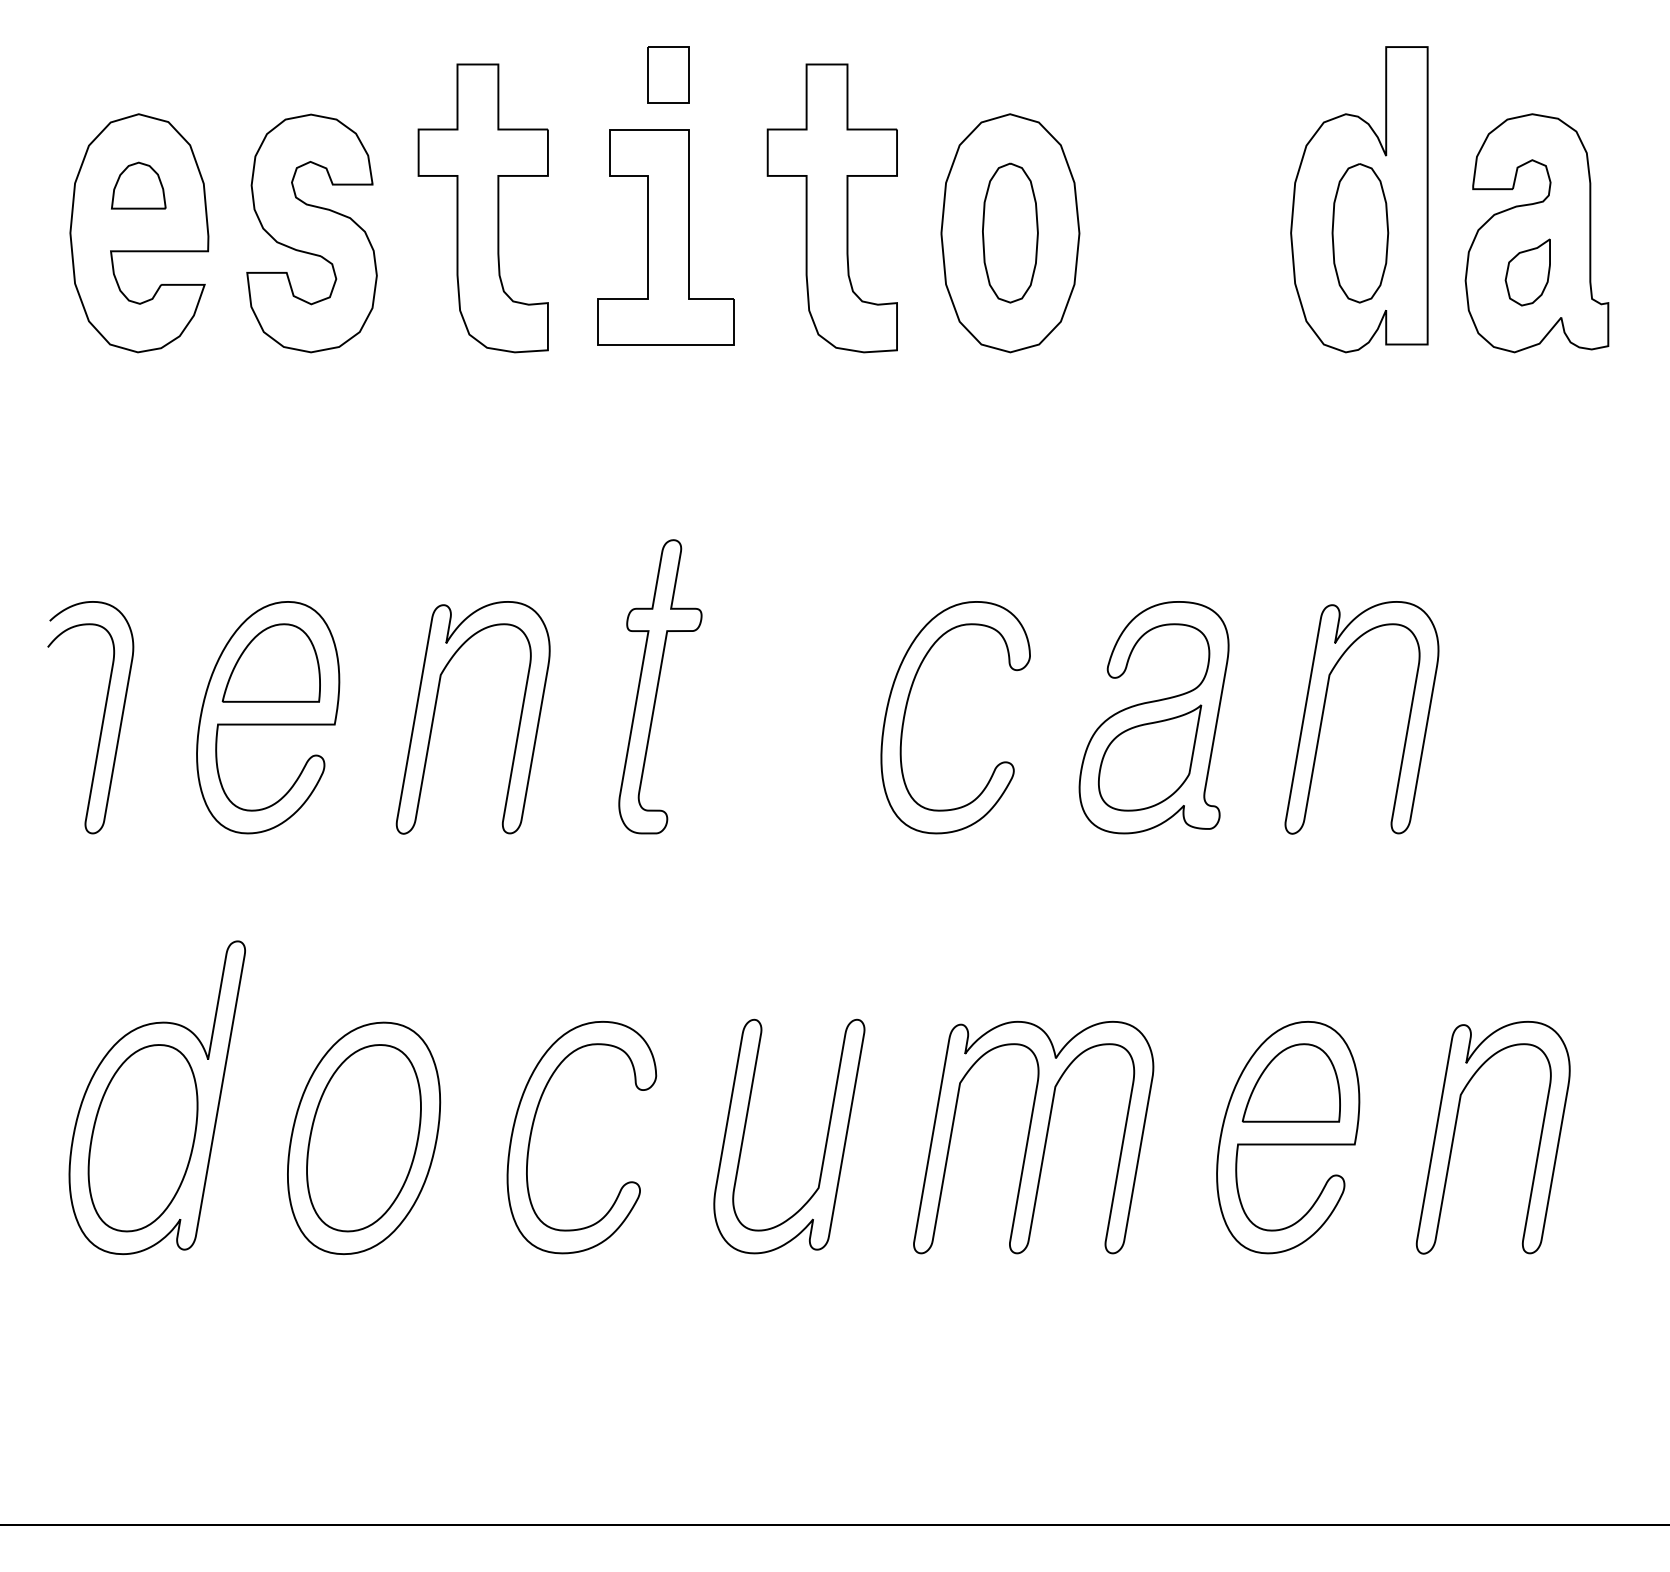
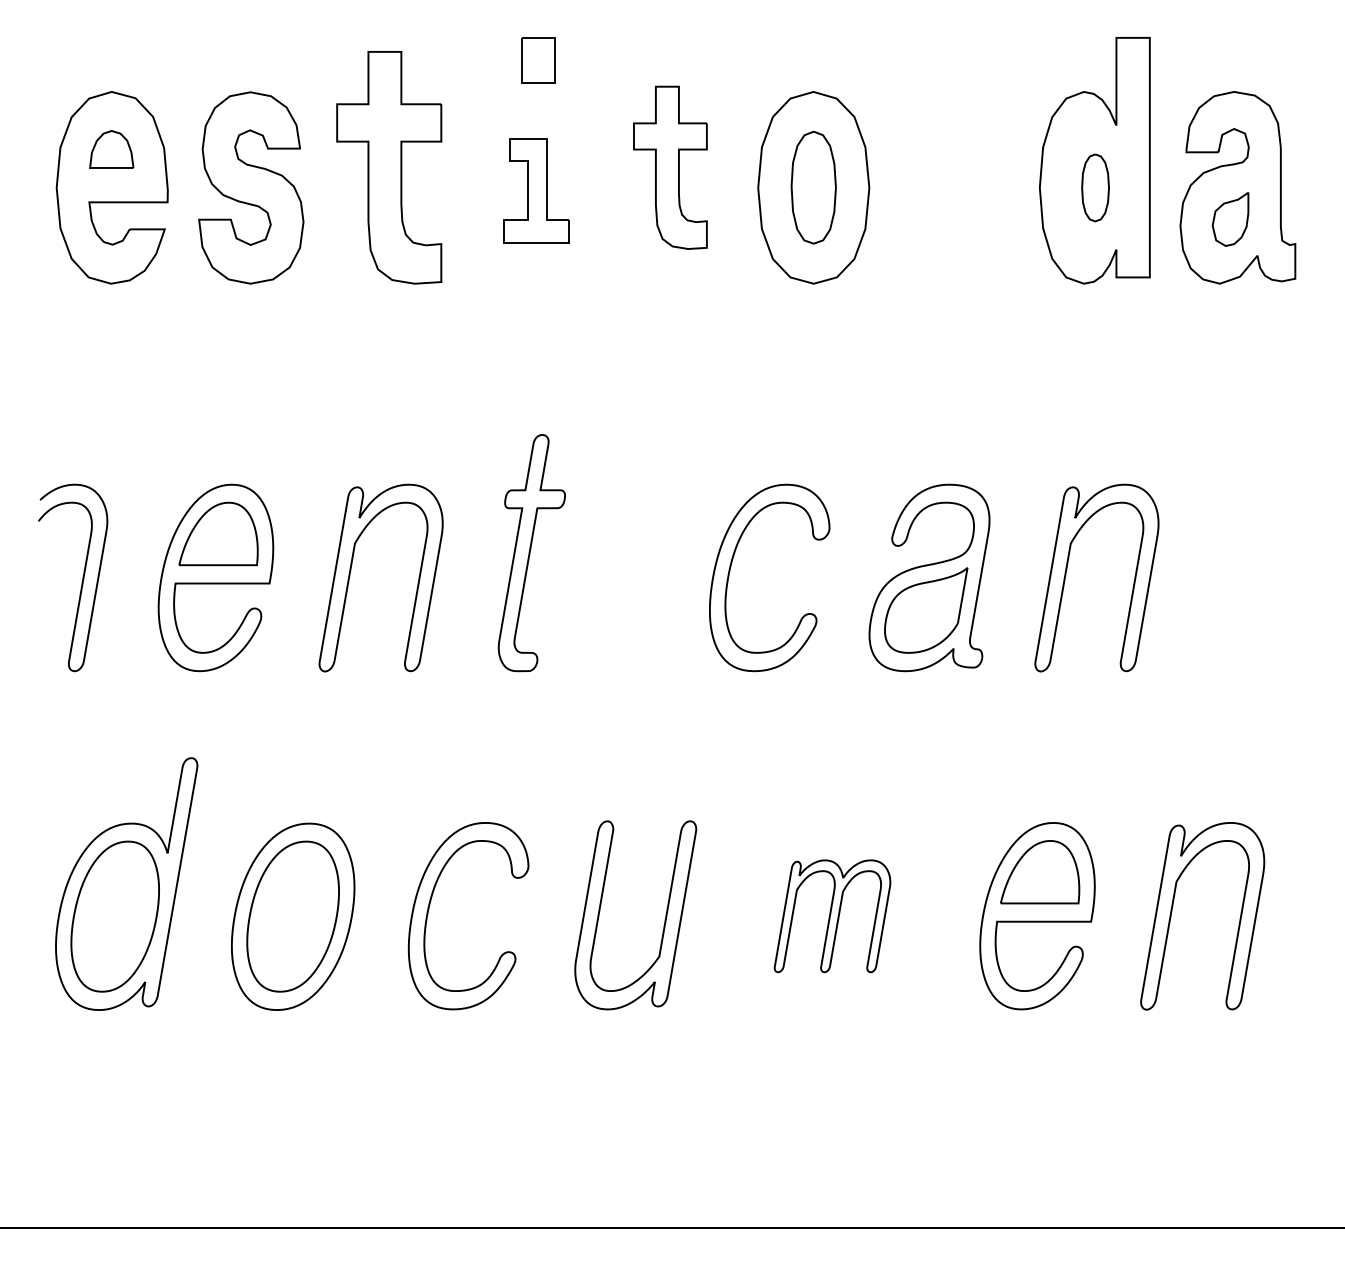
part: (832, 208) -> (670, 167), size x0.7
part: (1360, 232) -> (1095, 187), size x0.6
part: (666, 236) -> (536, 190), size x0.6
part: (1033, 1137) -> (832, 916), size x0.6

